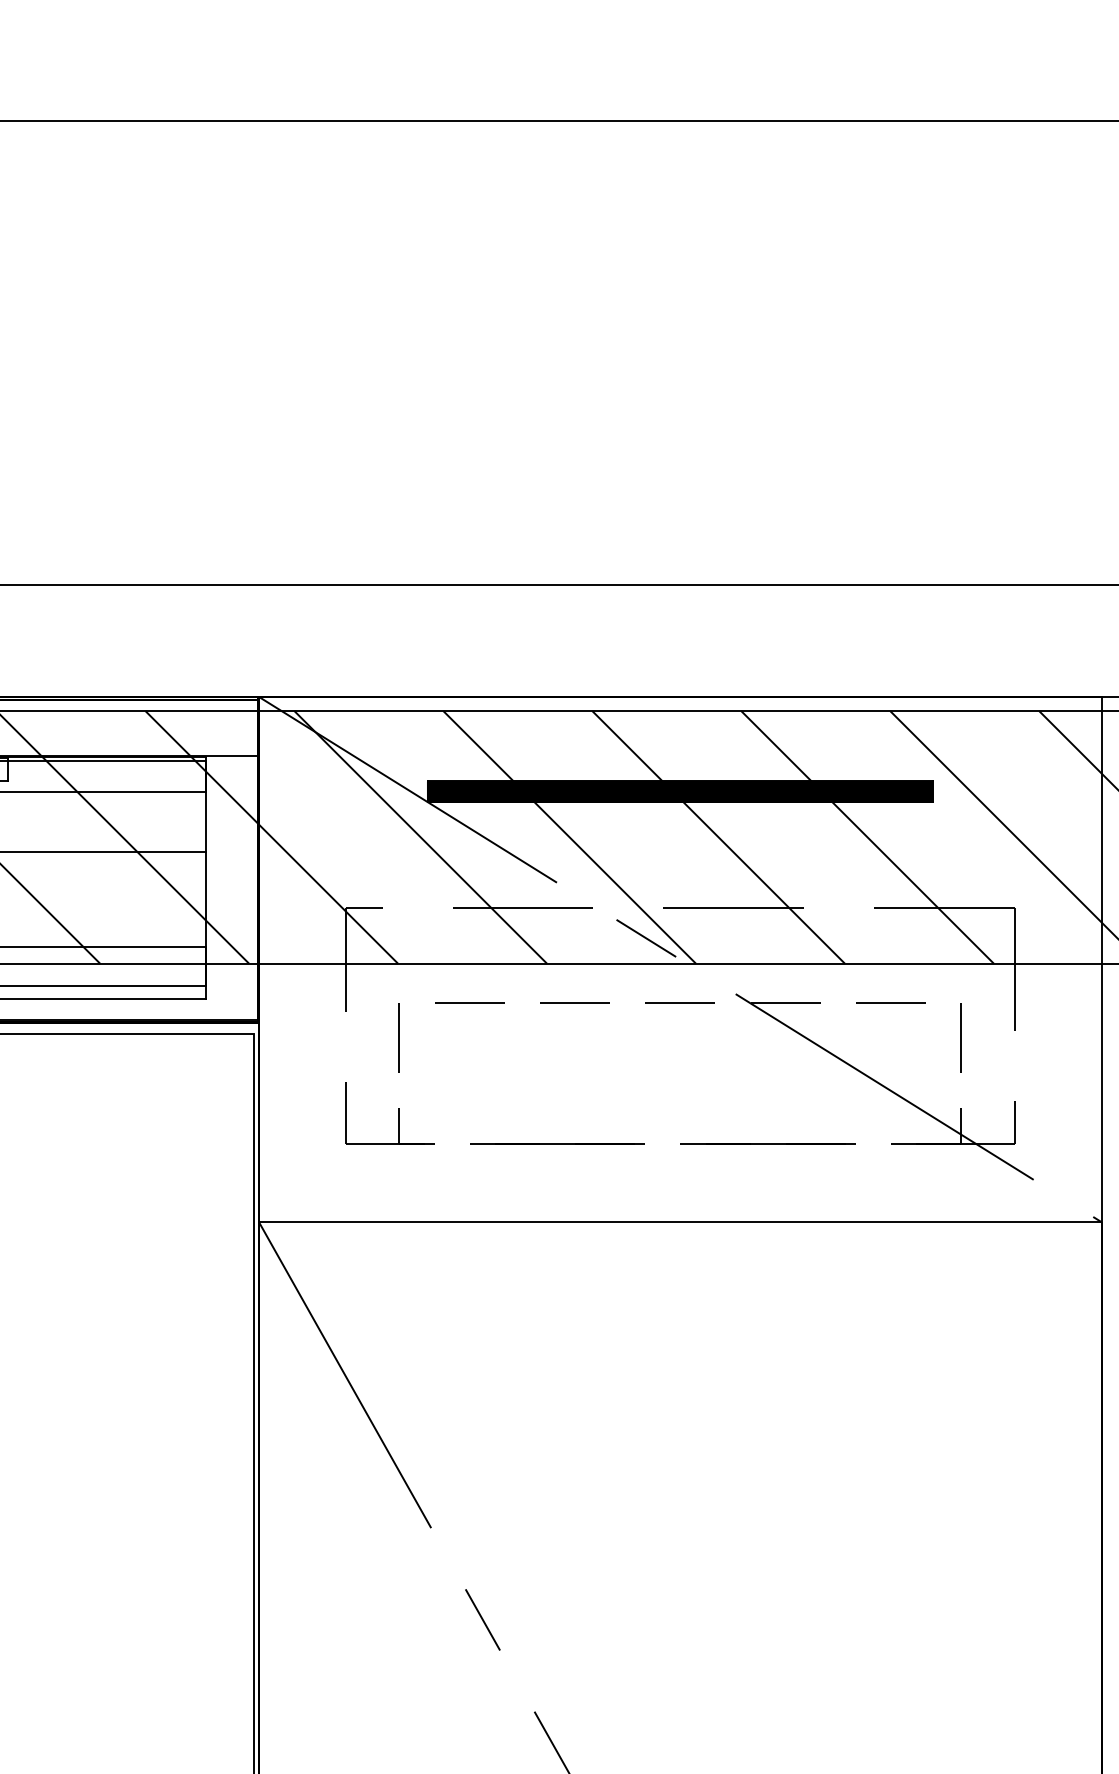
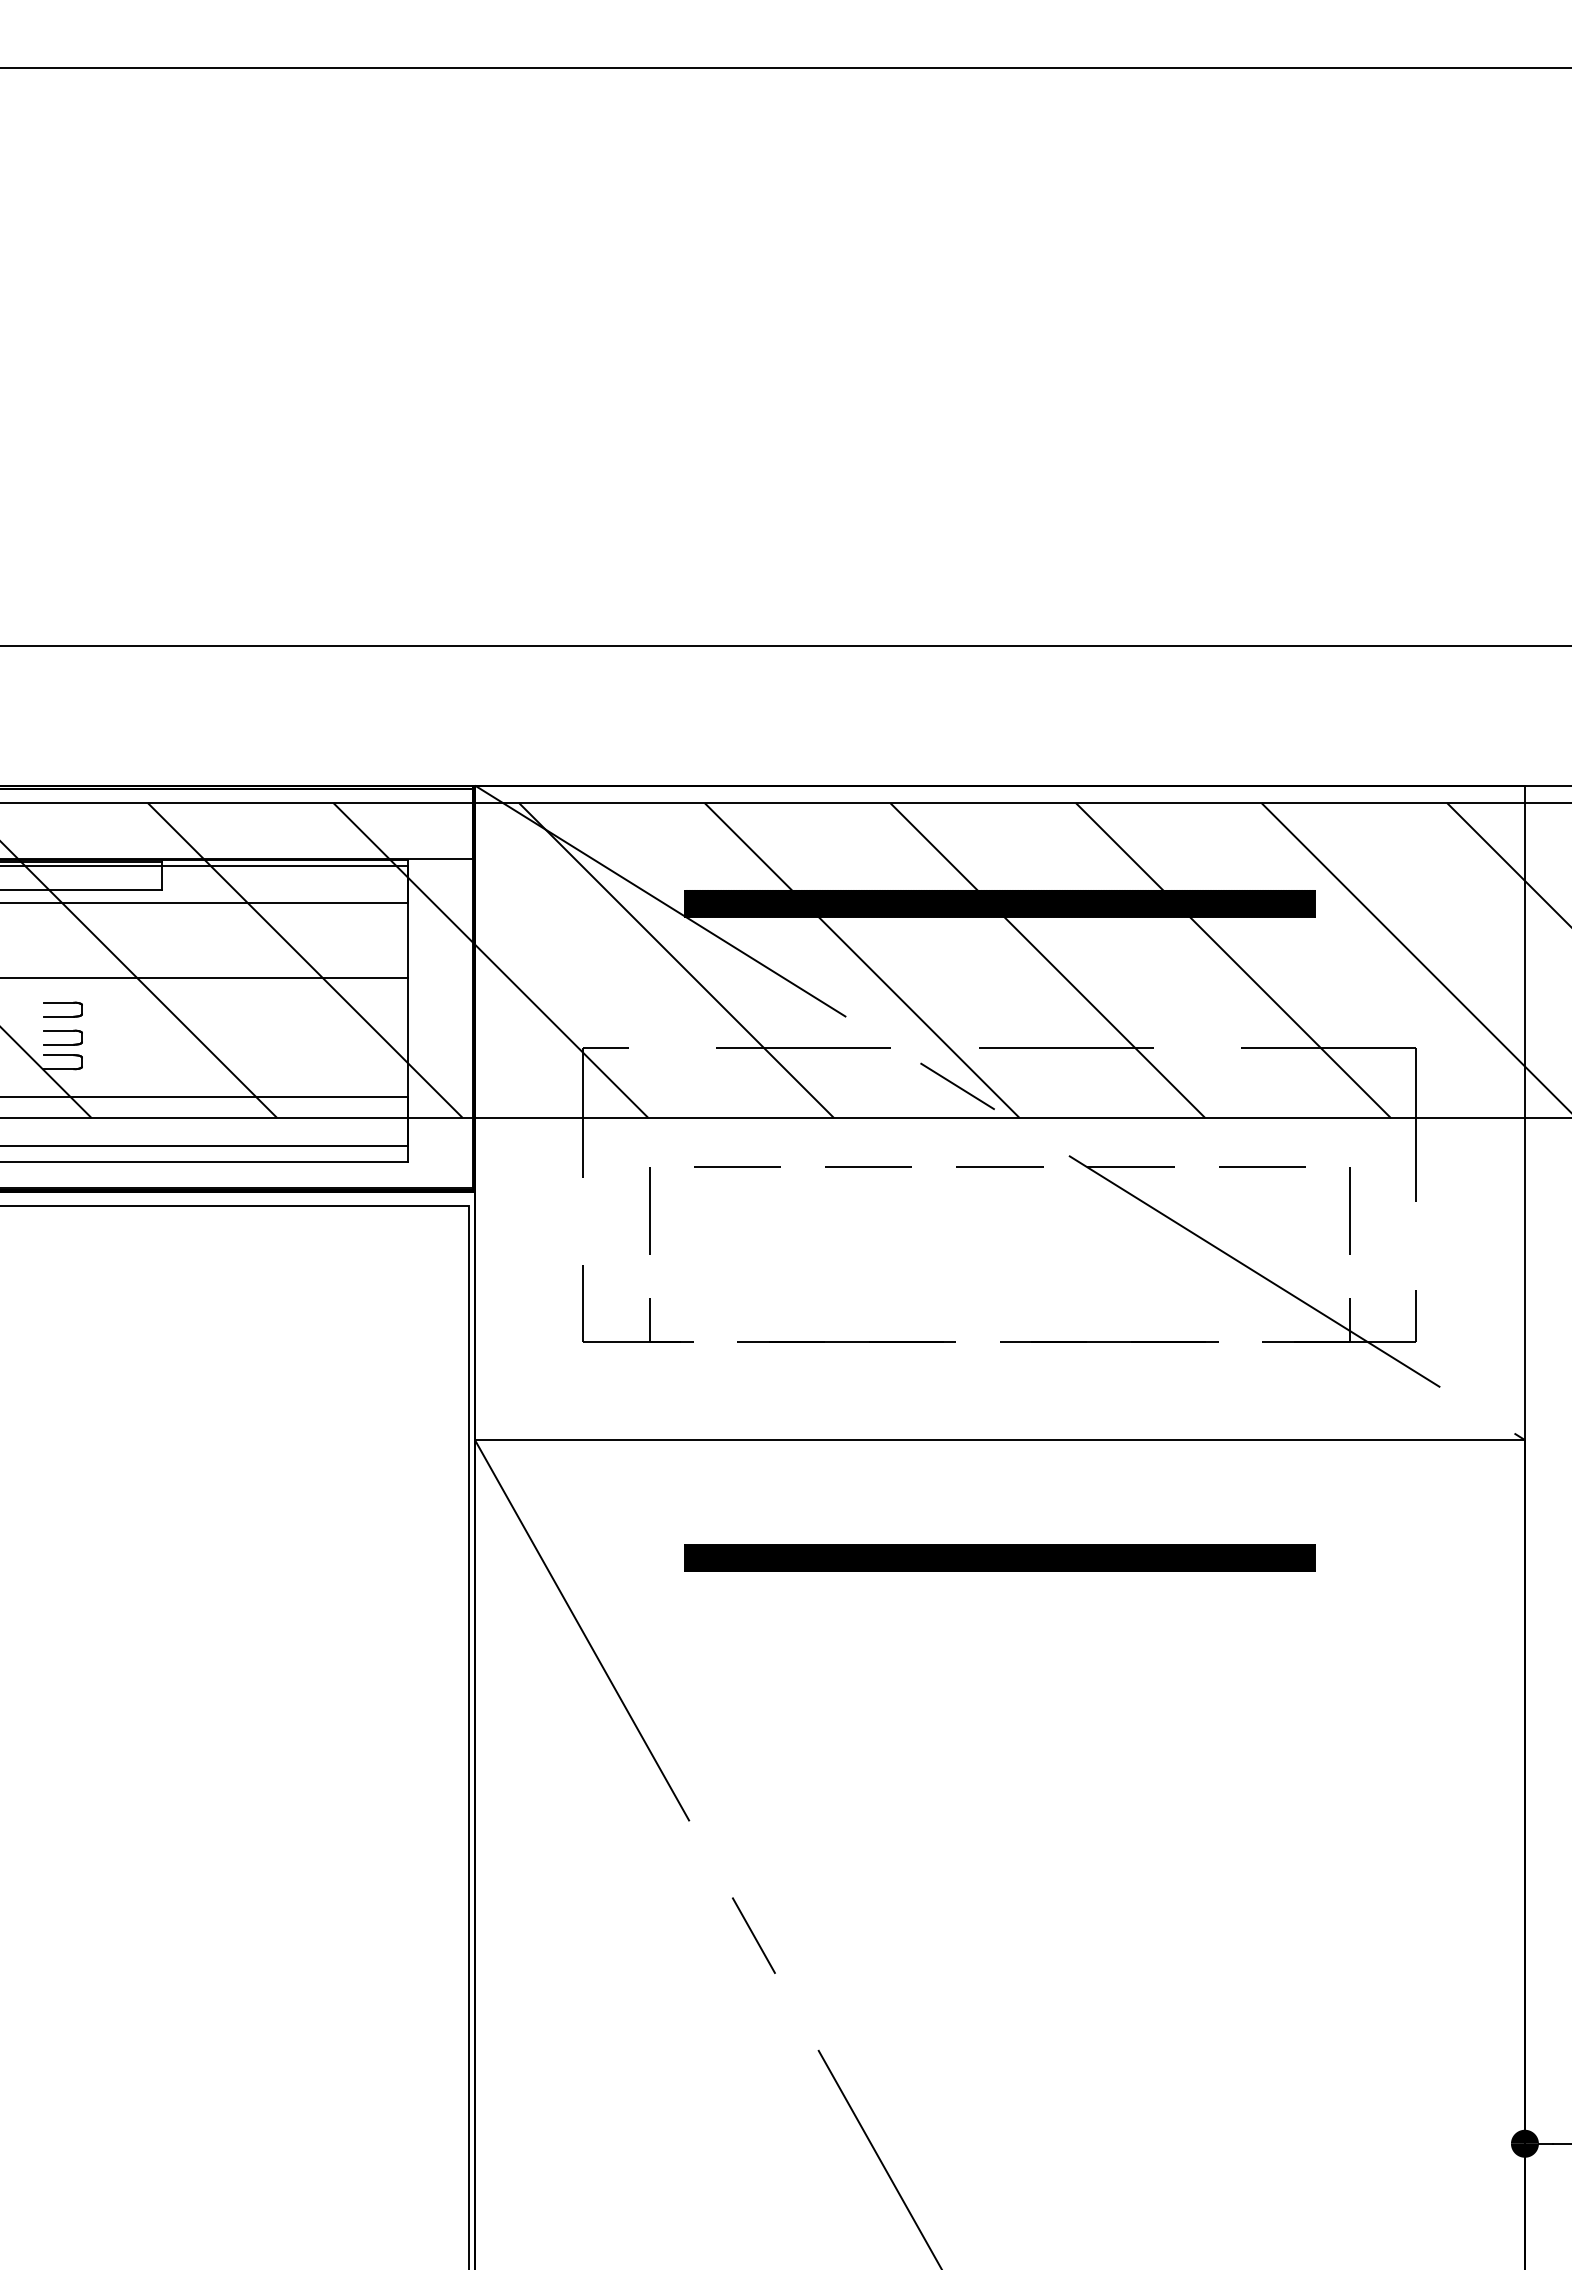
part: (679, 1316) -> (999, 1557), added

